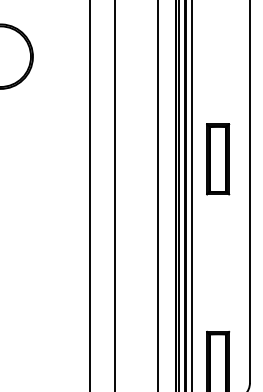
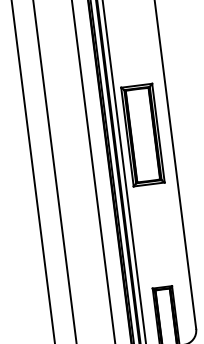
part: (218, 159) -> (143, 135), size x1.6

